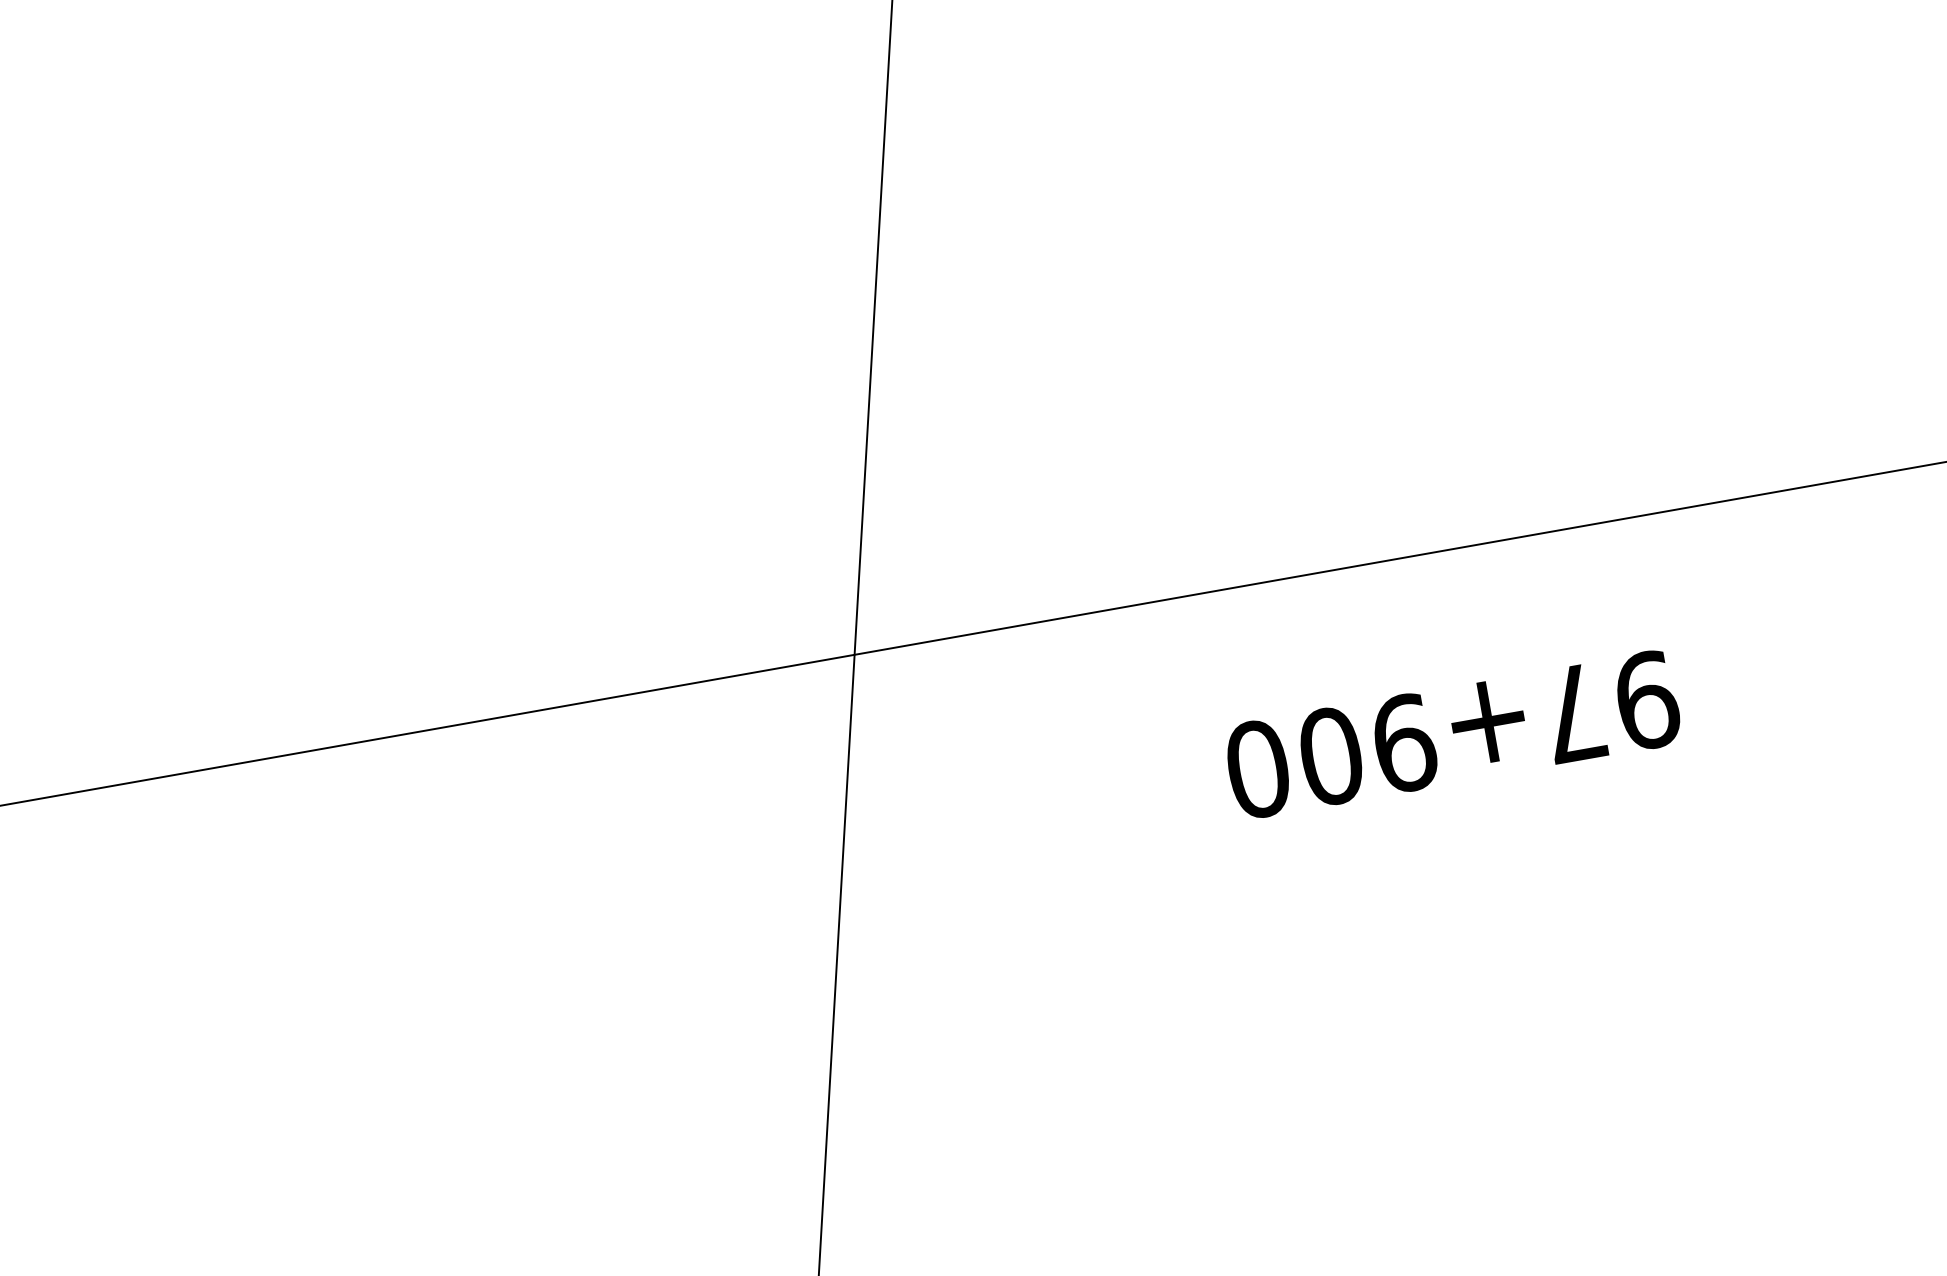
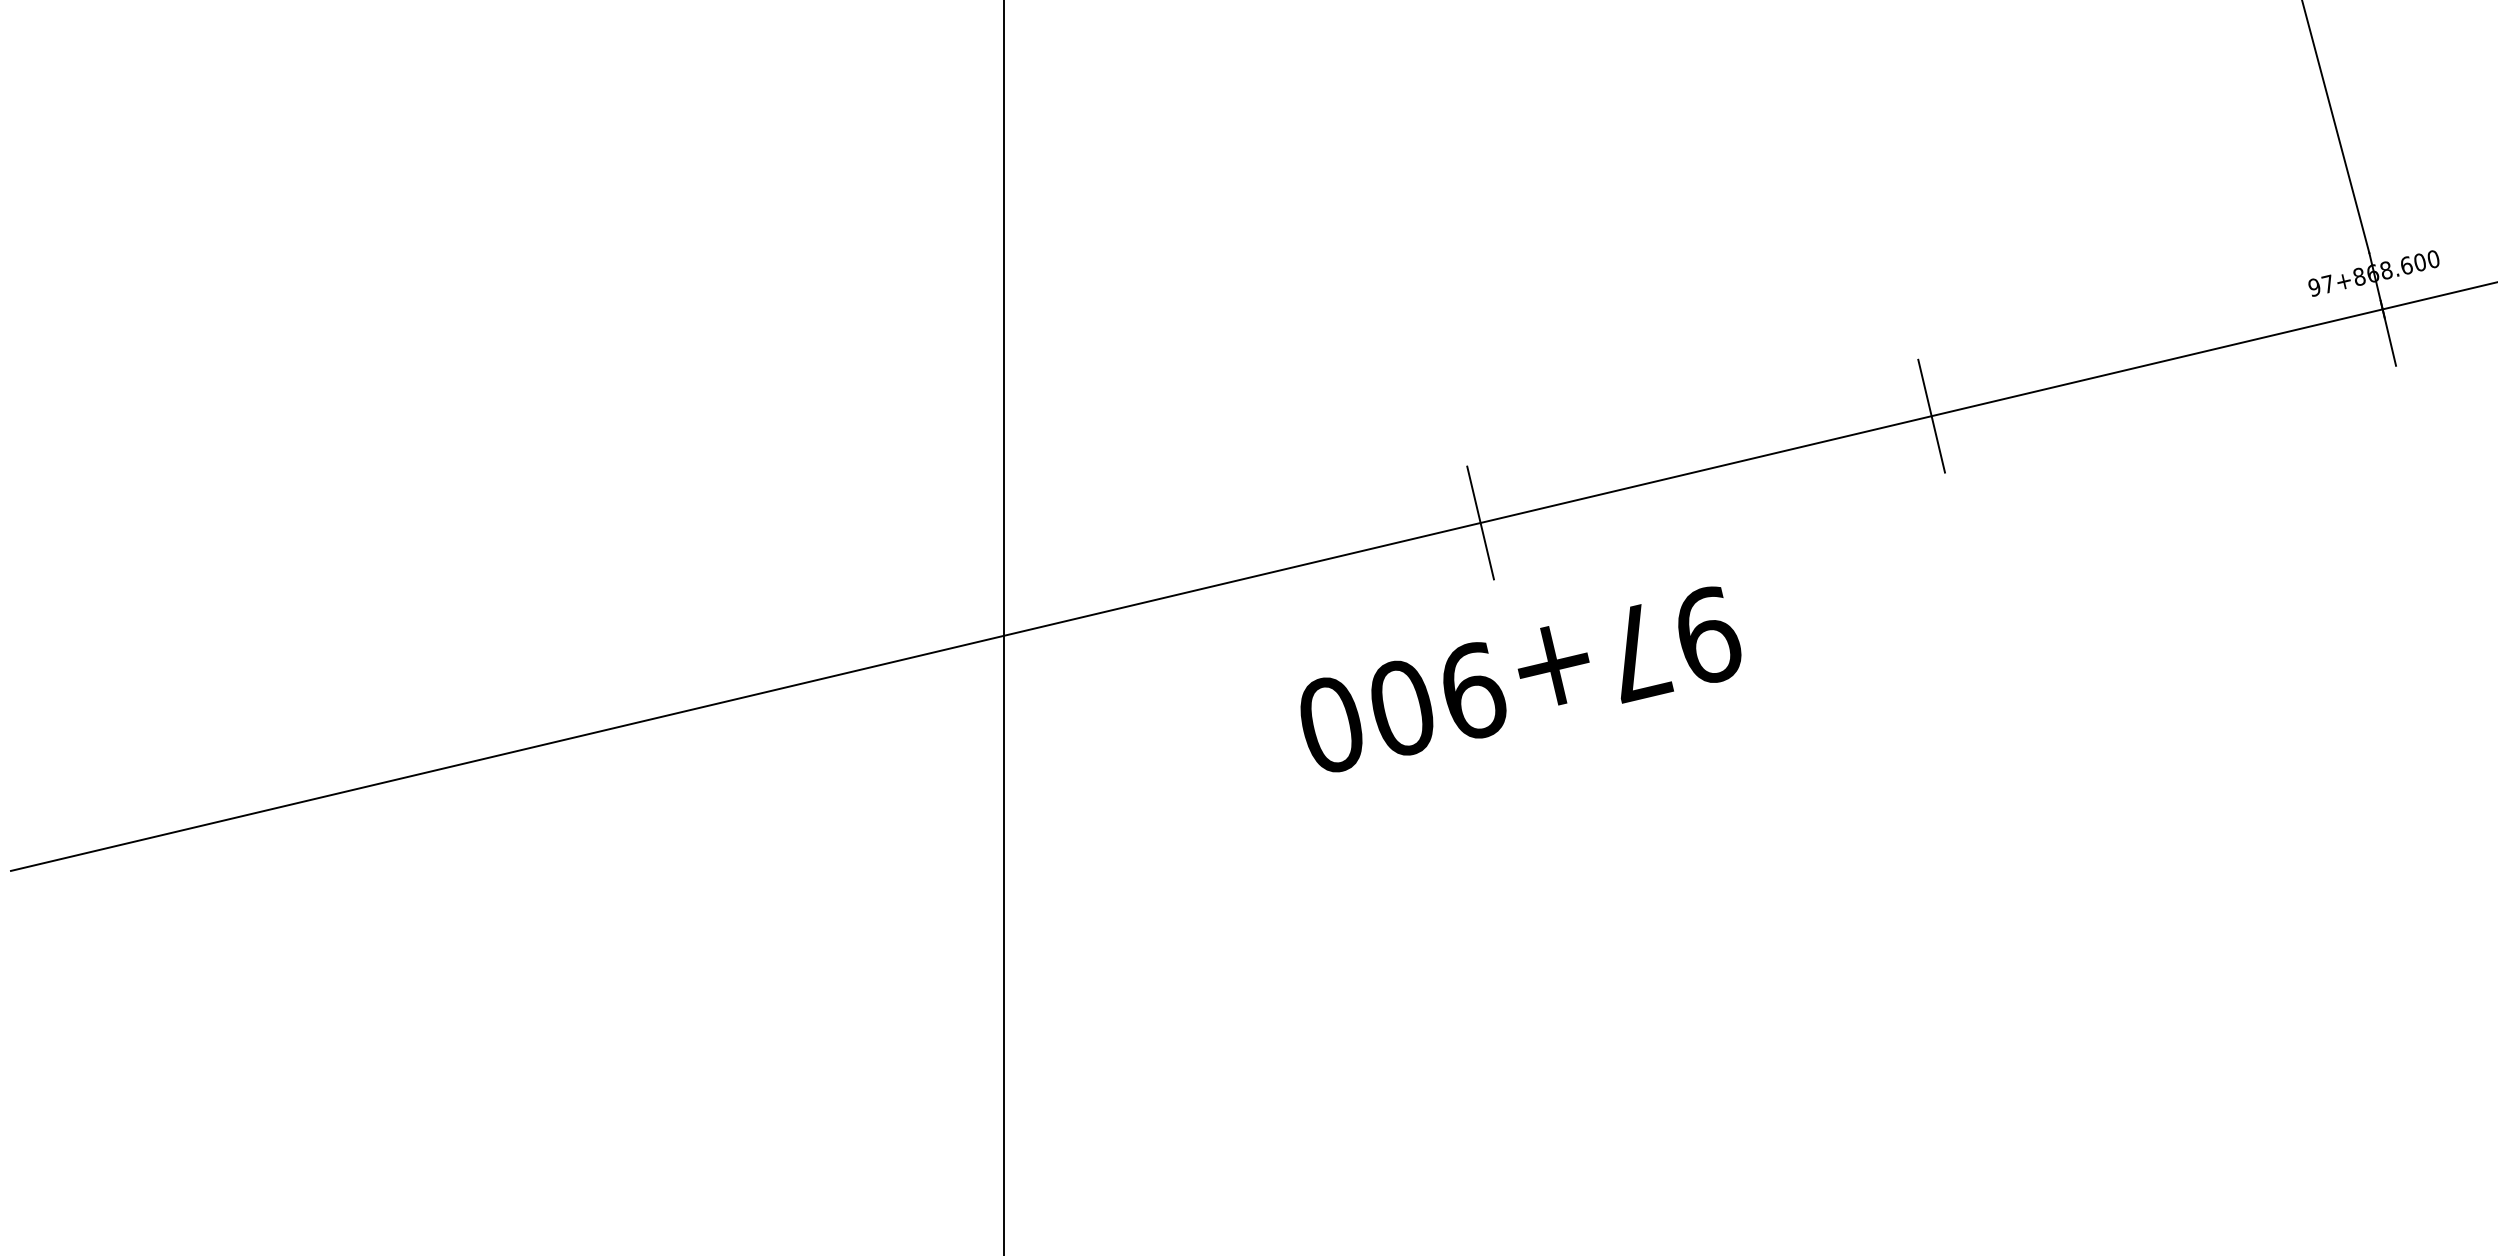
line: (1812, 484) -> (1931, 415), added
line: (1346, 567) -> (1480, 522), added
text: (1453, 734) -> (1520, 679), moved

